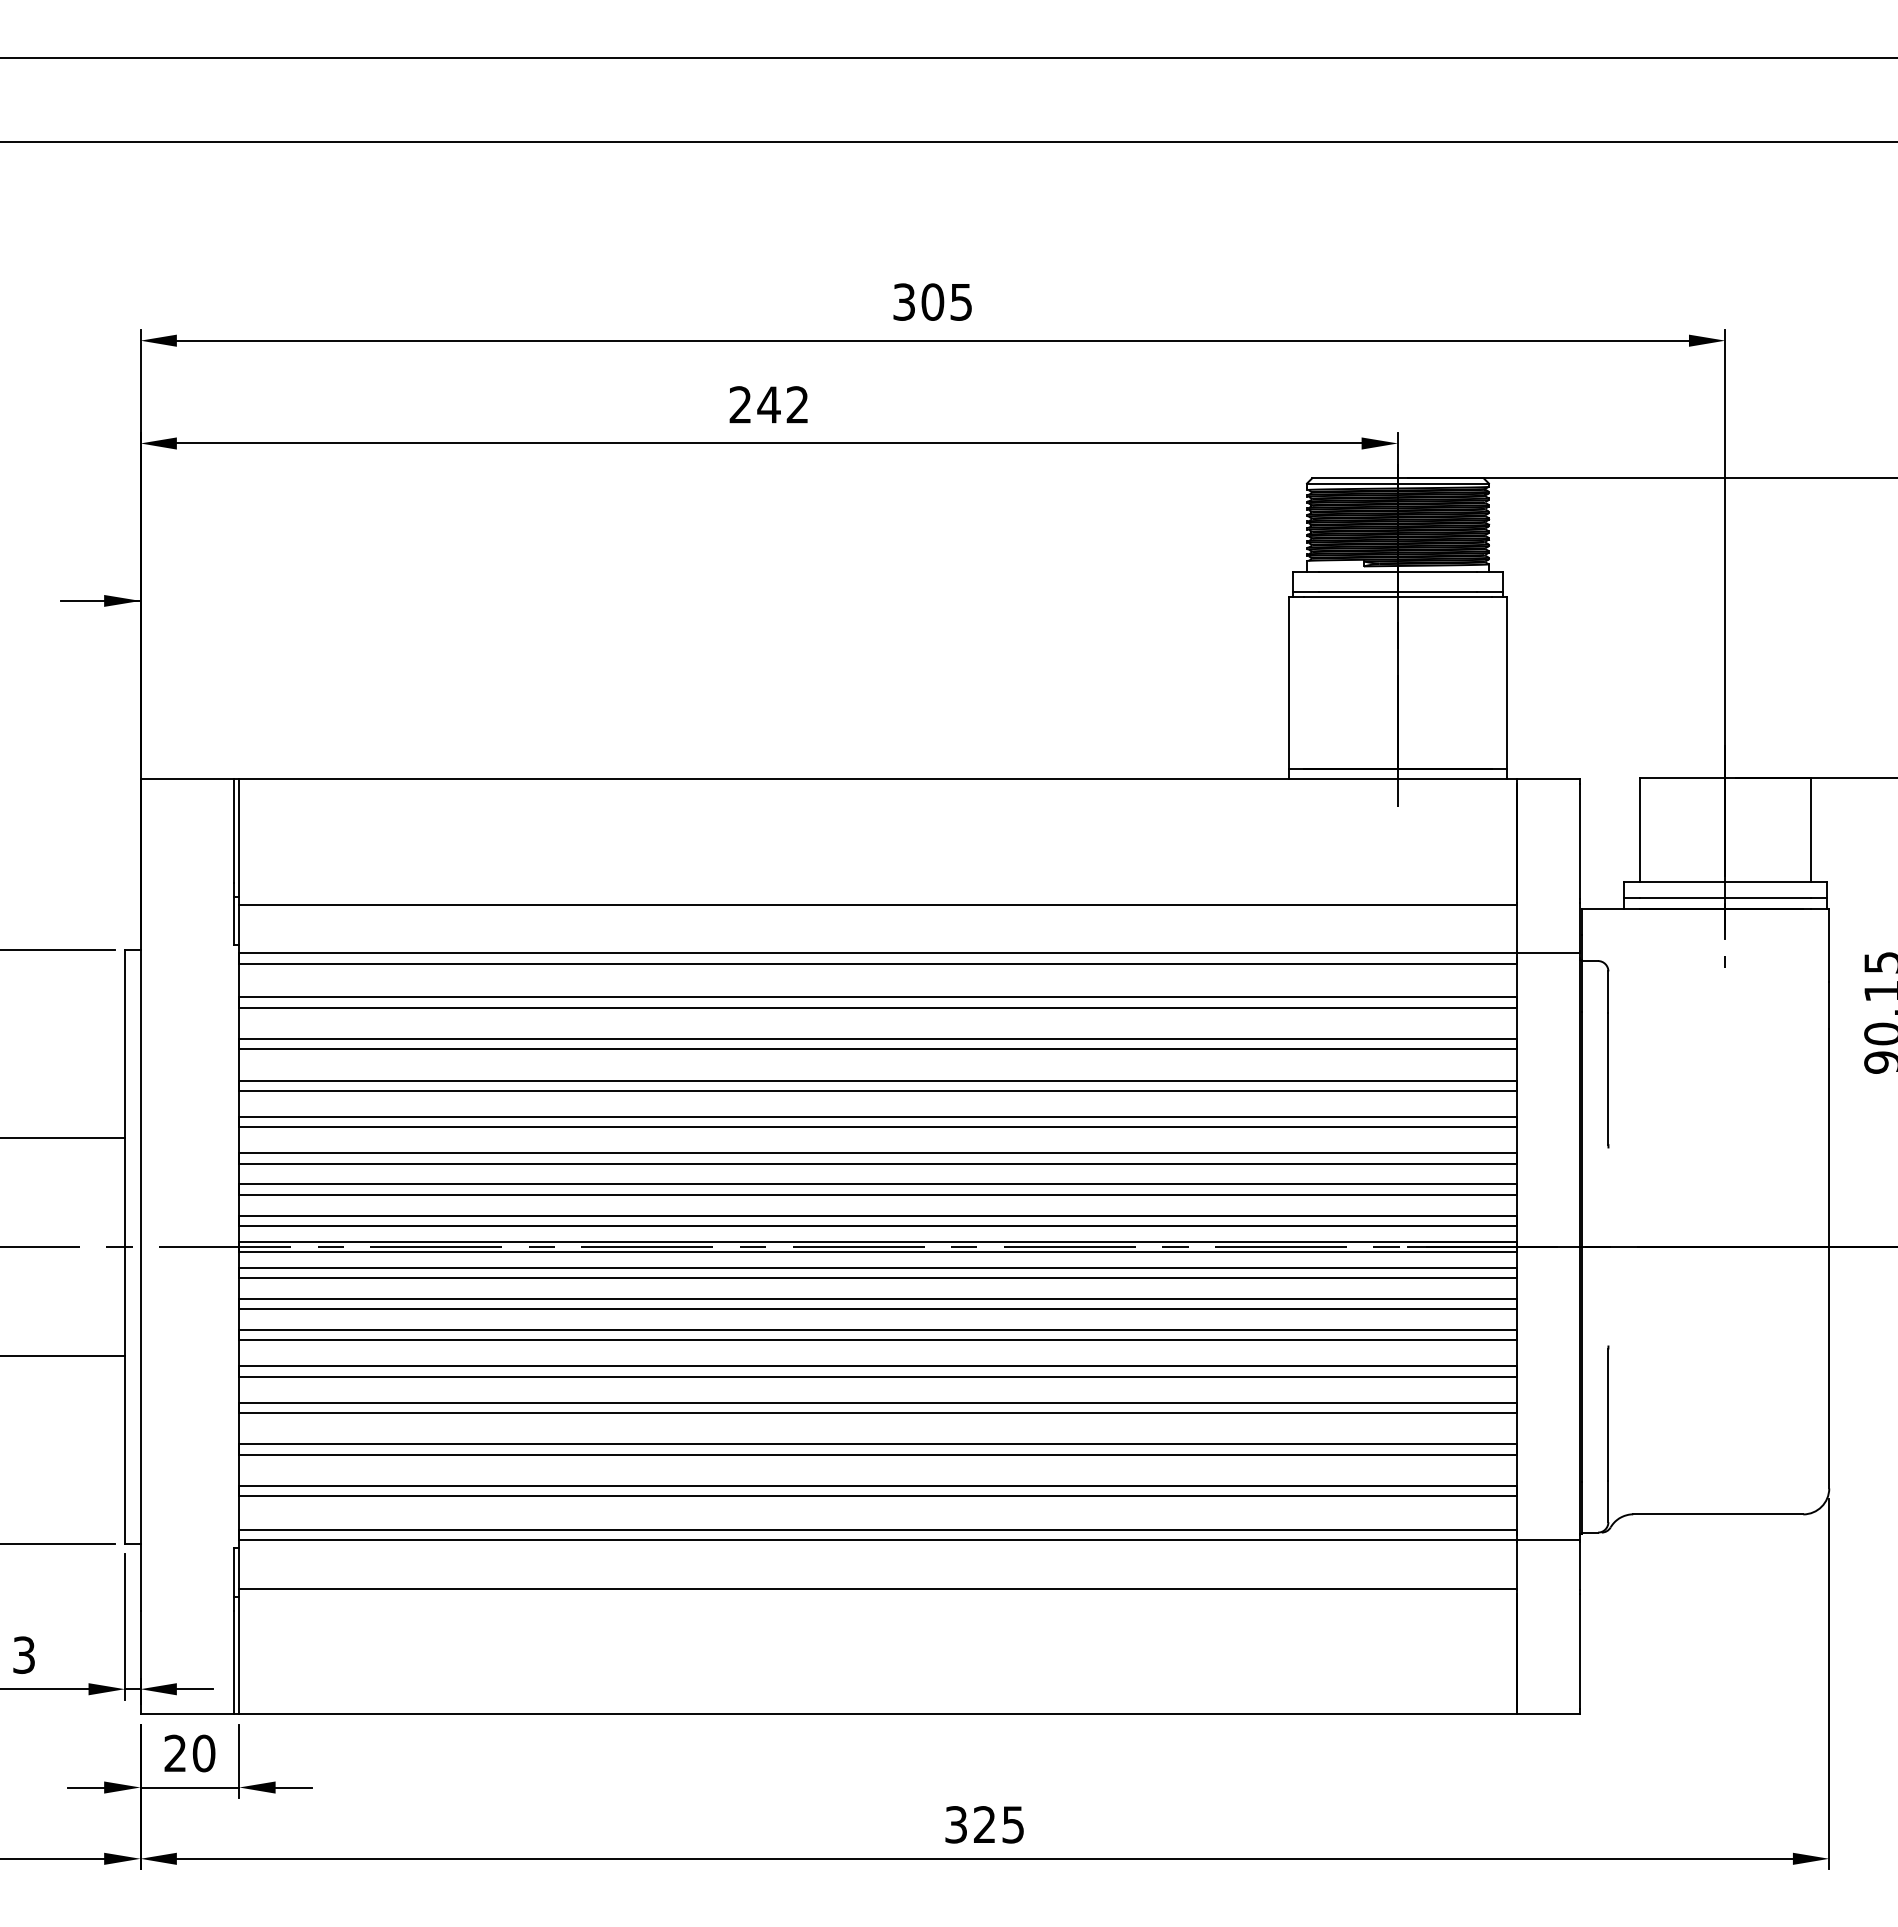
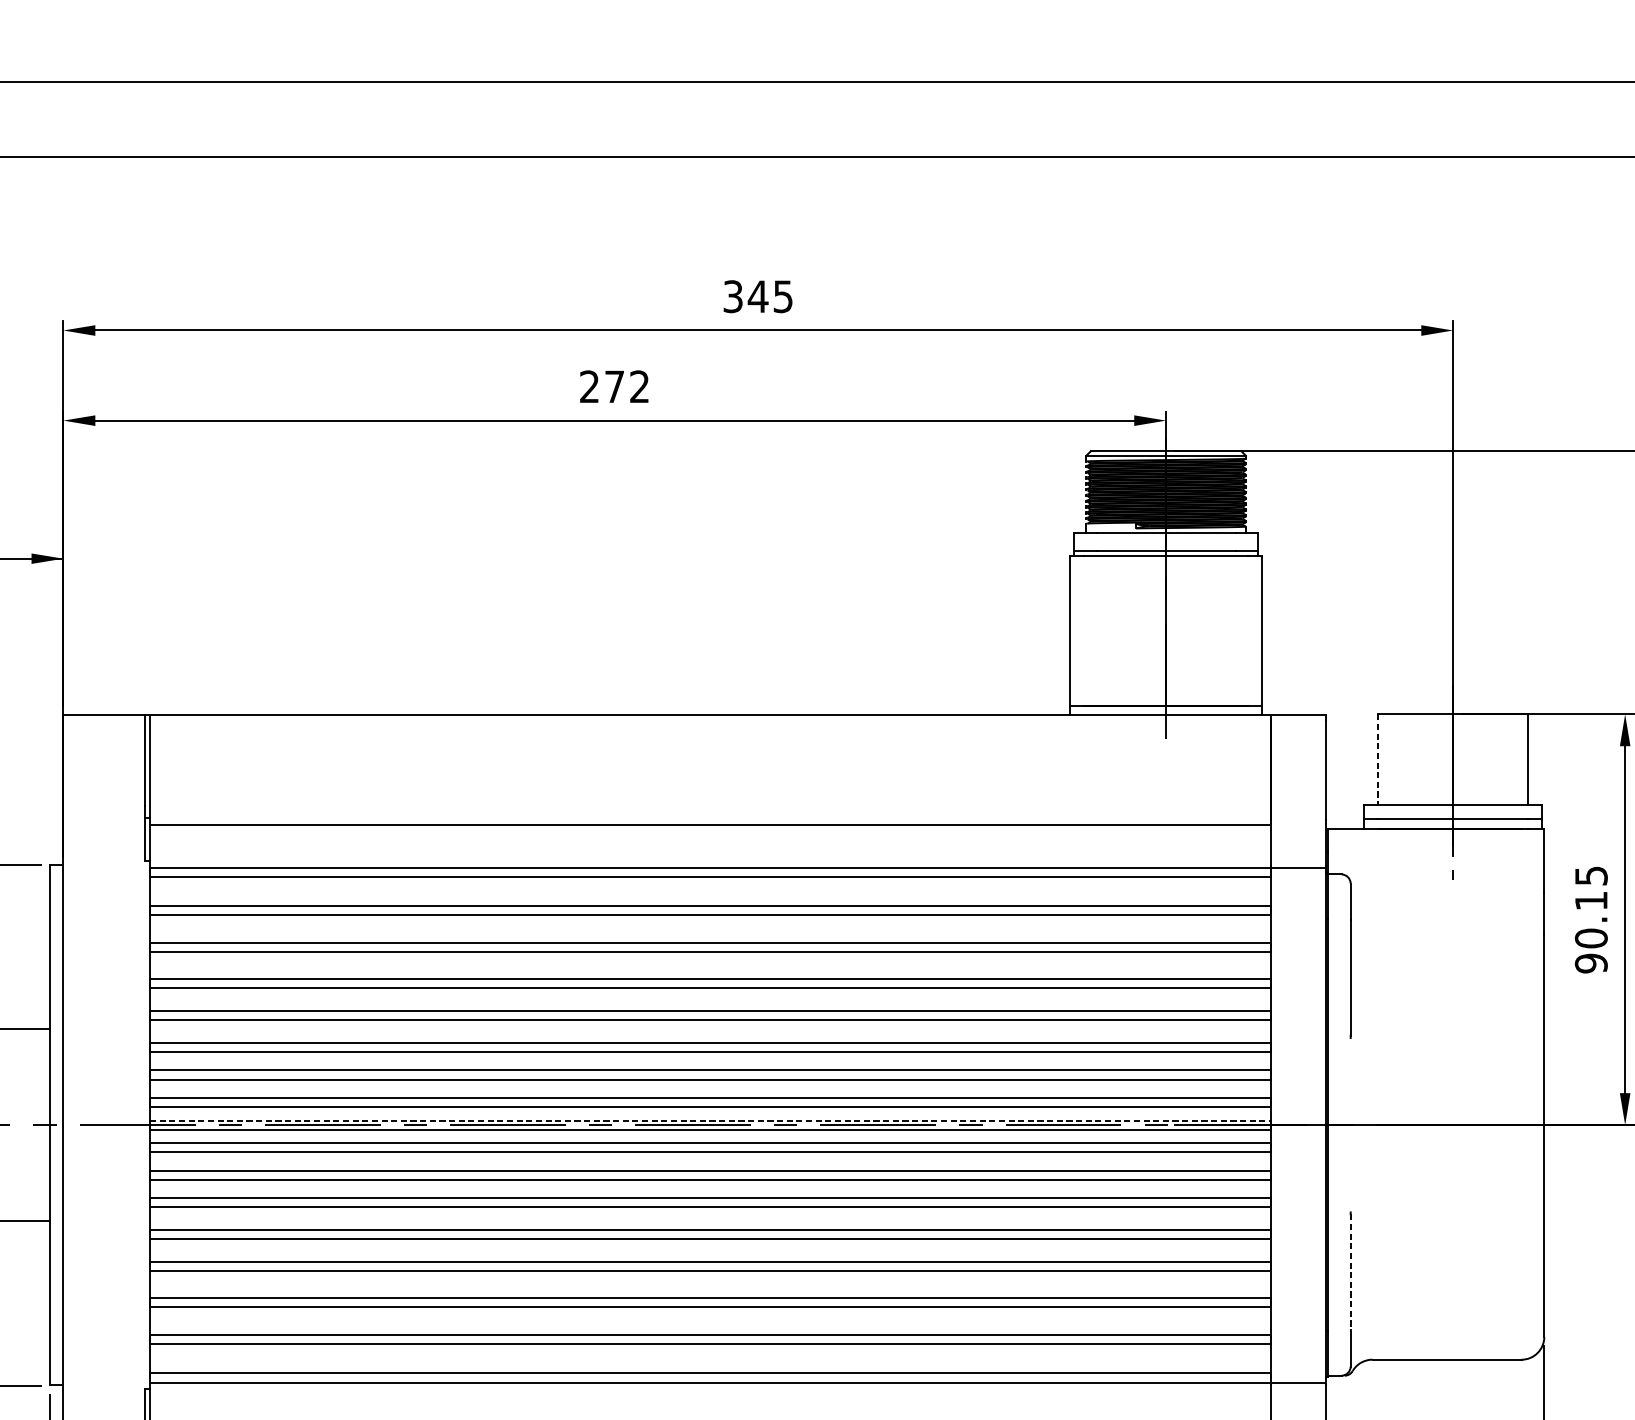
text: (932, 301) -> (757, 296), 305 -> 345
text: (768, 404) -> (614, 386), 242 -> 272
line: (1639, 830) -> (1377, 760), solid -> dashed
line: (878, 1241) -> (710, 1120), solid -> dashed
line: (1608, 1415) -> (1350, 1273), solid -> dashed

